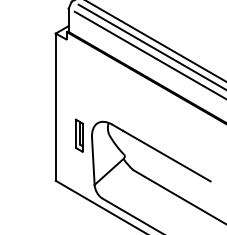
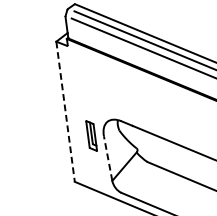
line: (55, 107) -> (65, 112), solid -> dashed
line: (93, 161) -> (108, 158), solid -> dashed

